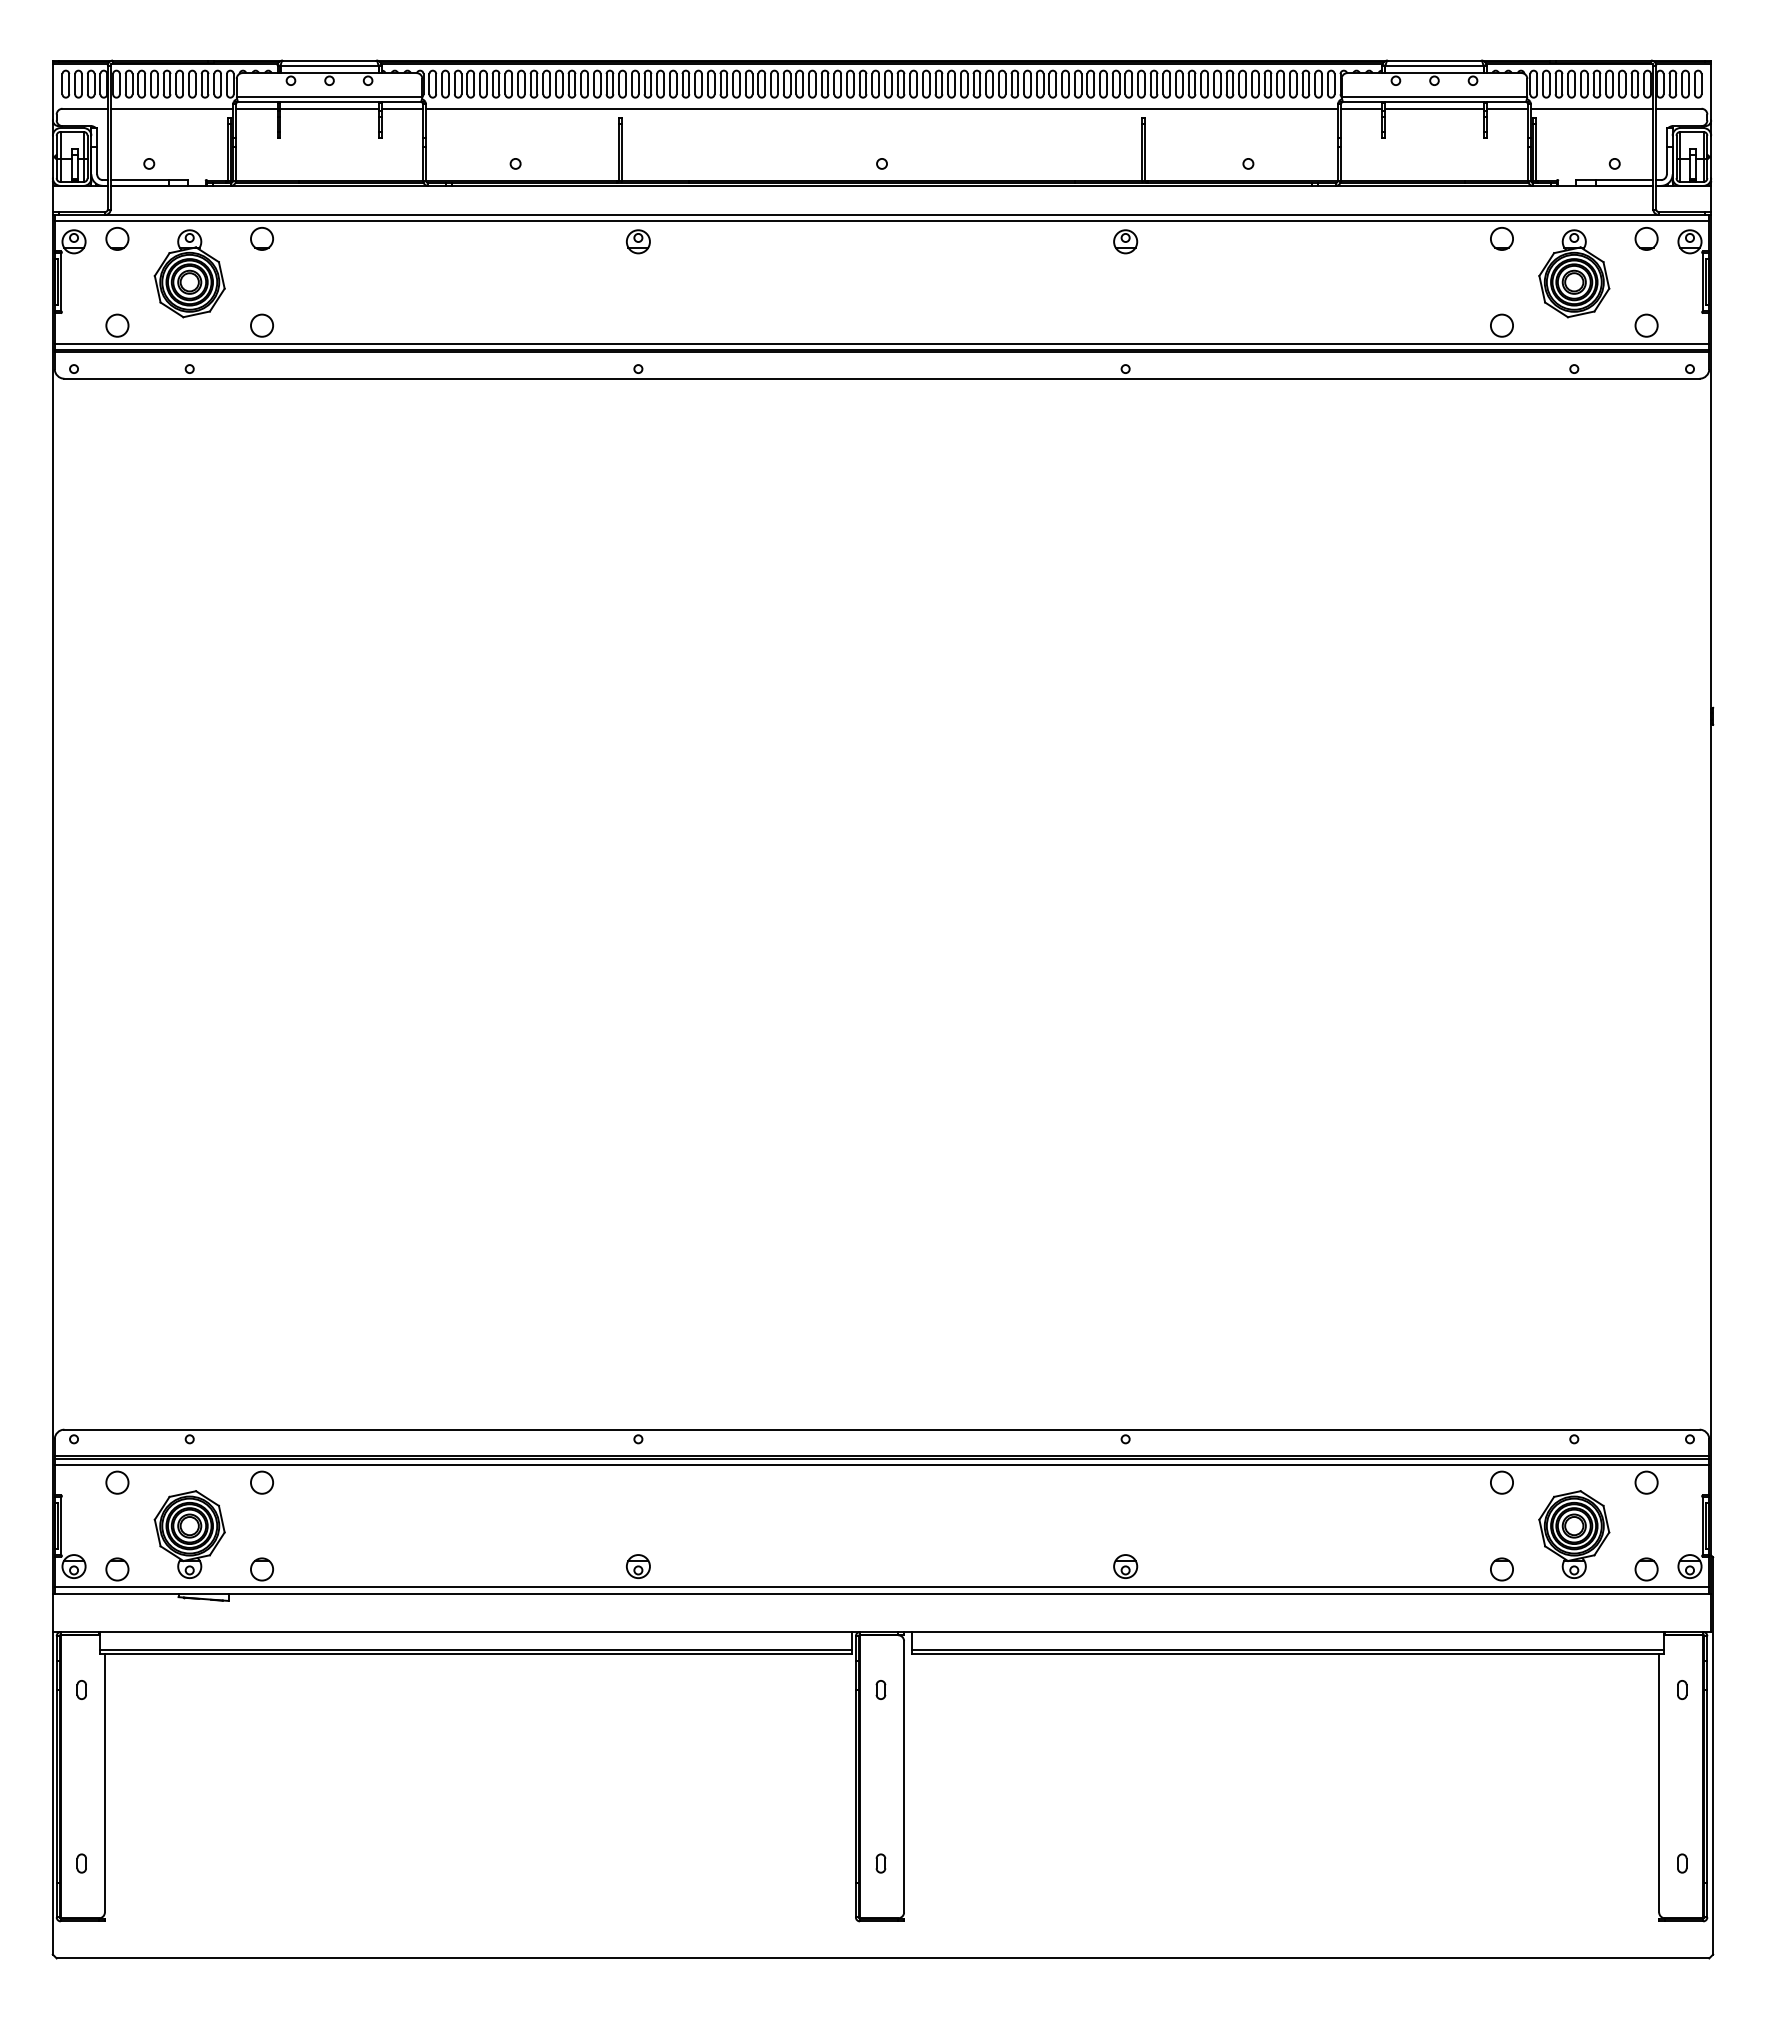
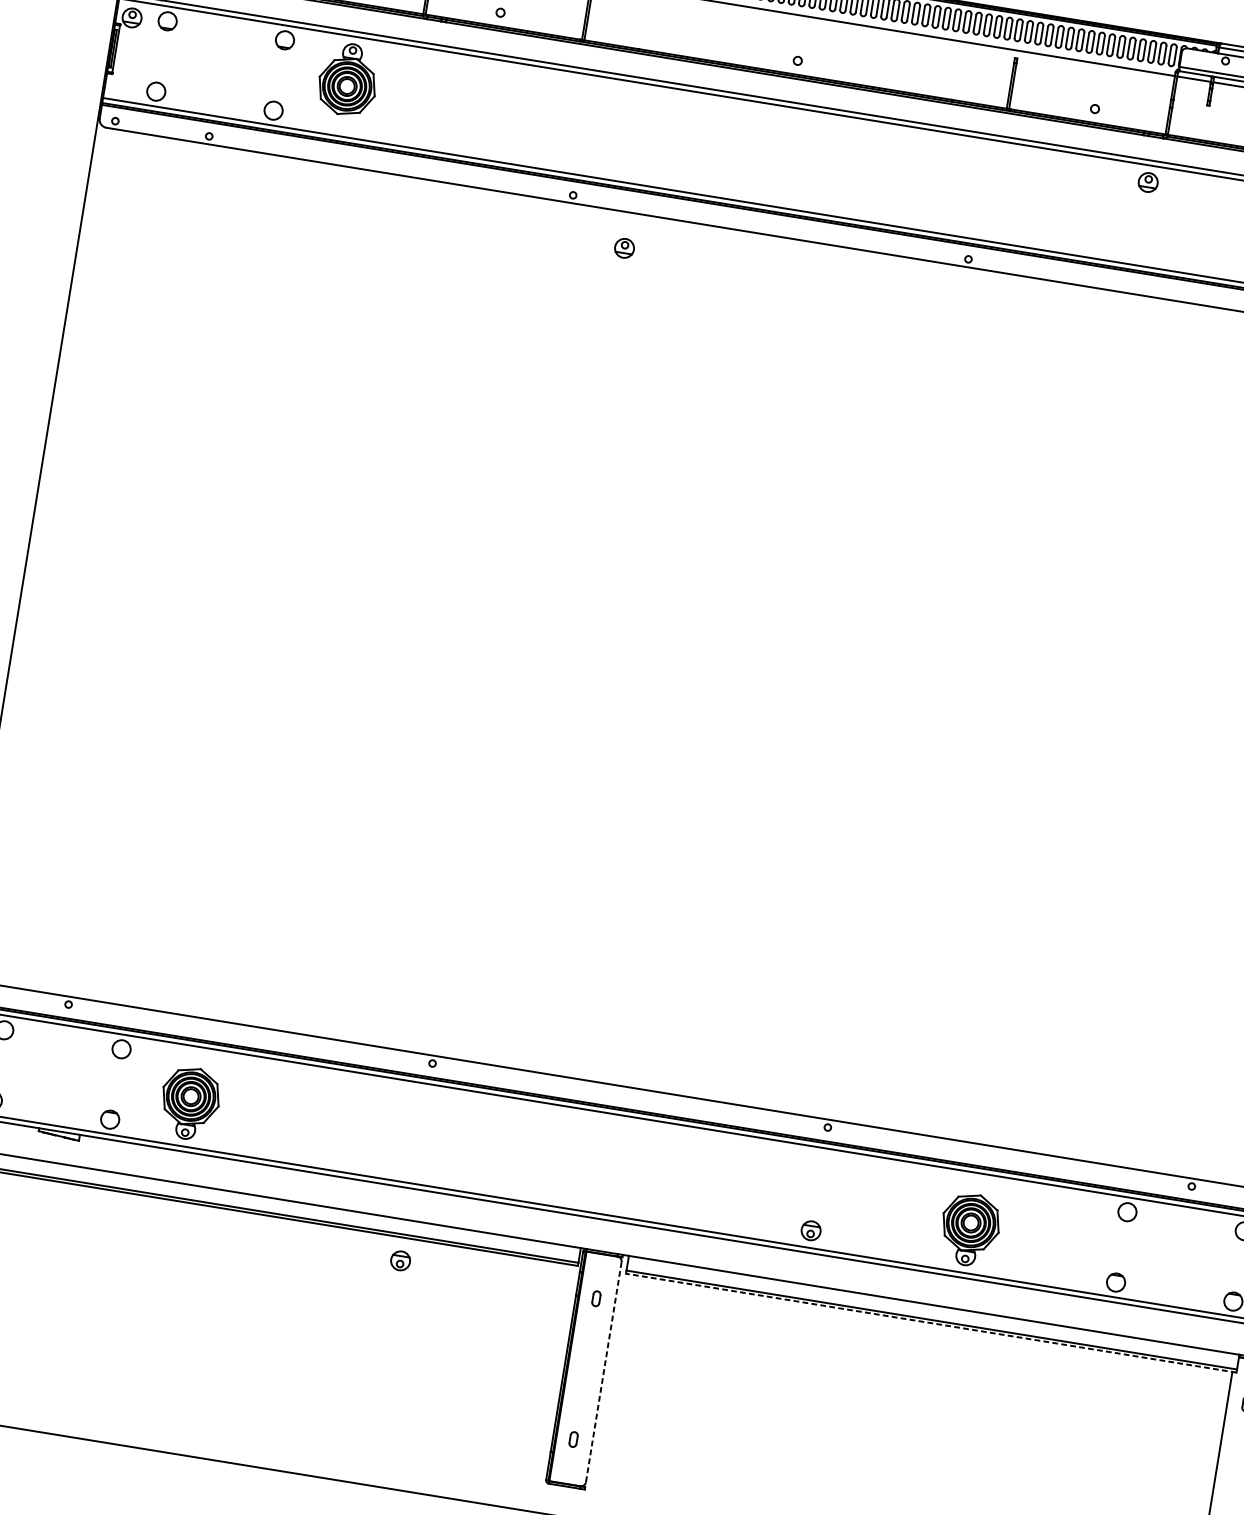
part: (638, 241) -> (624, 248), moved
part: (1125, 241) -> (1148, 182), moved
part: (189, 273) -> (348, 79), moved
part: (189, 1534) -> (189, 1103), moved
part: (1574, 1534) -> (970, 1229), moved
part: (638, 1566) -> (400, 1260), moved
line: (1287, 1654) -> (930, 1323), solid -> dashed
line: (904, 1776) -> (604, 1372), solid -> dashed

